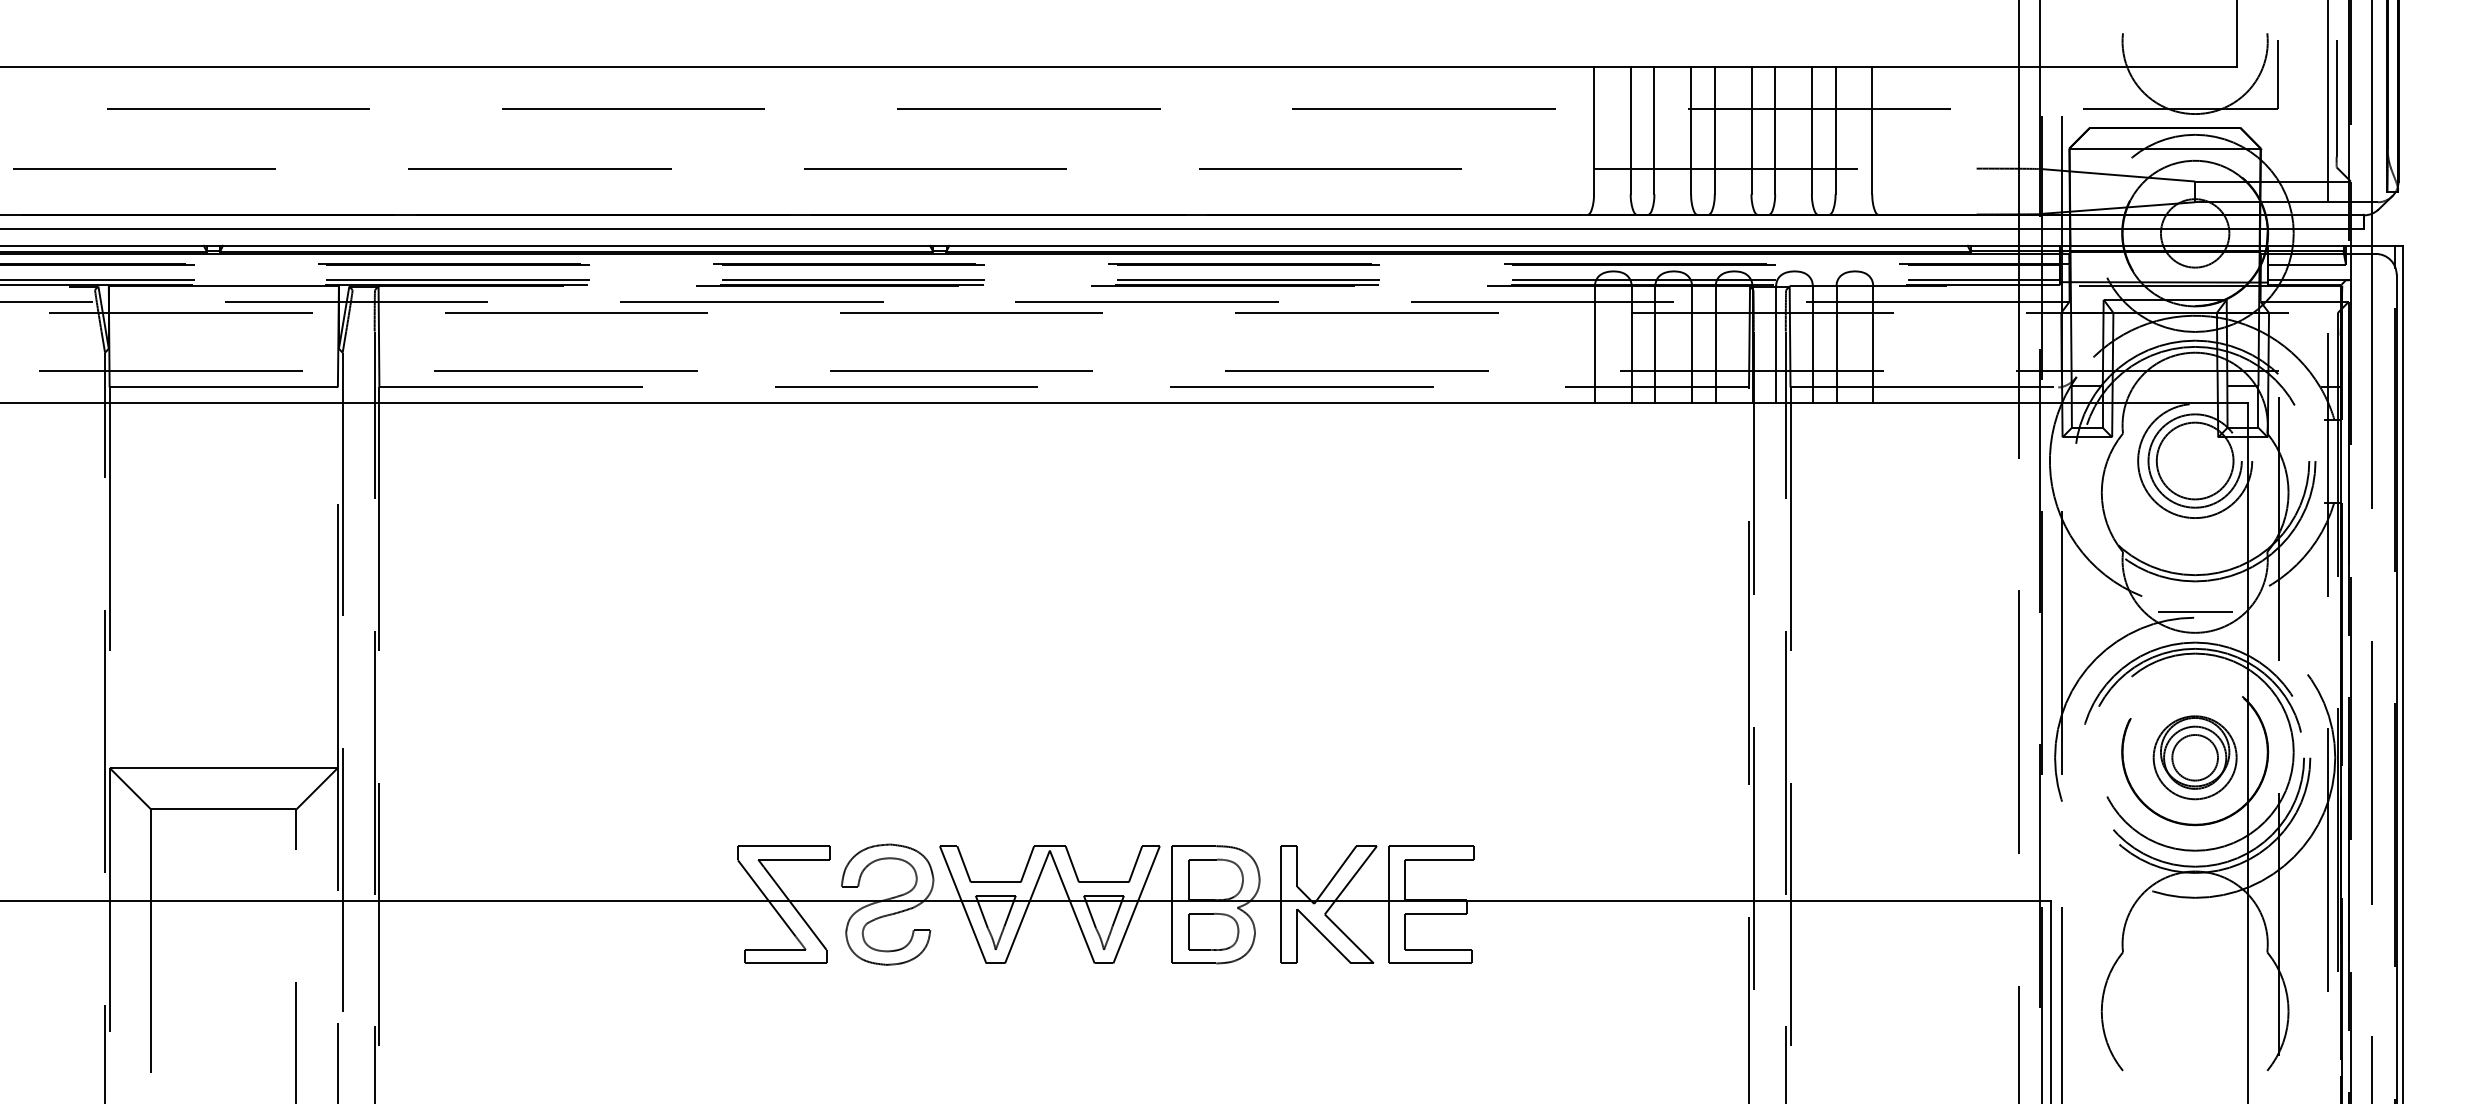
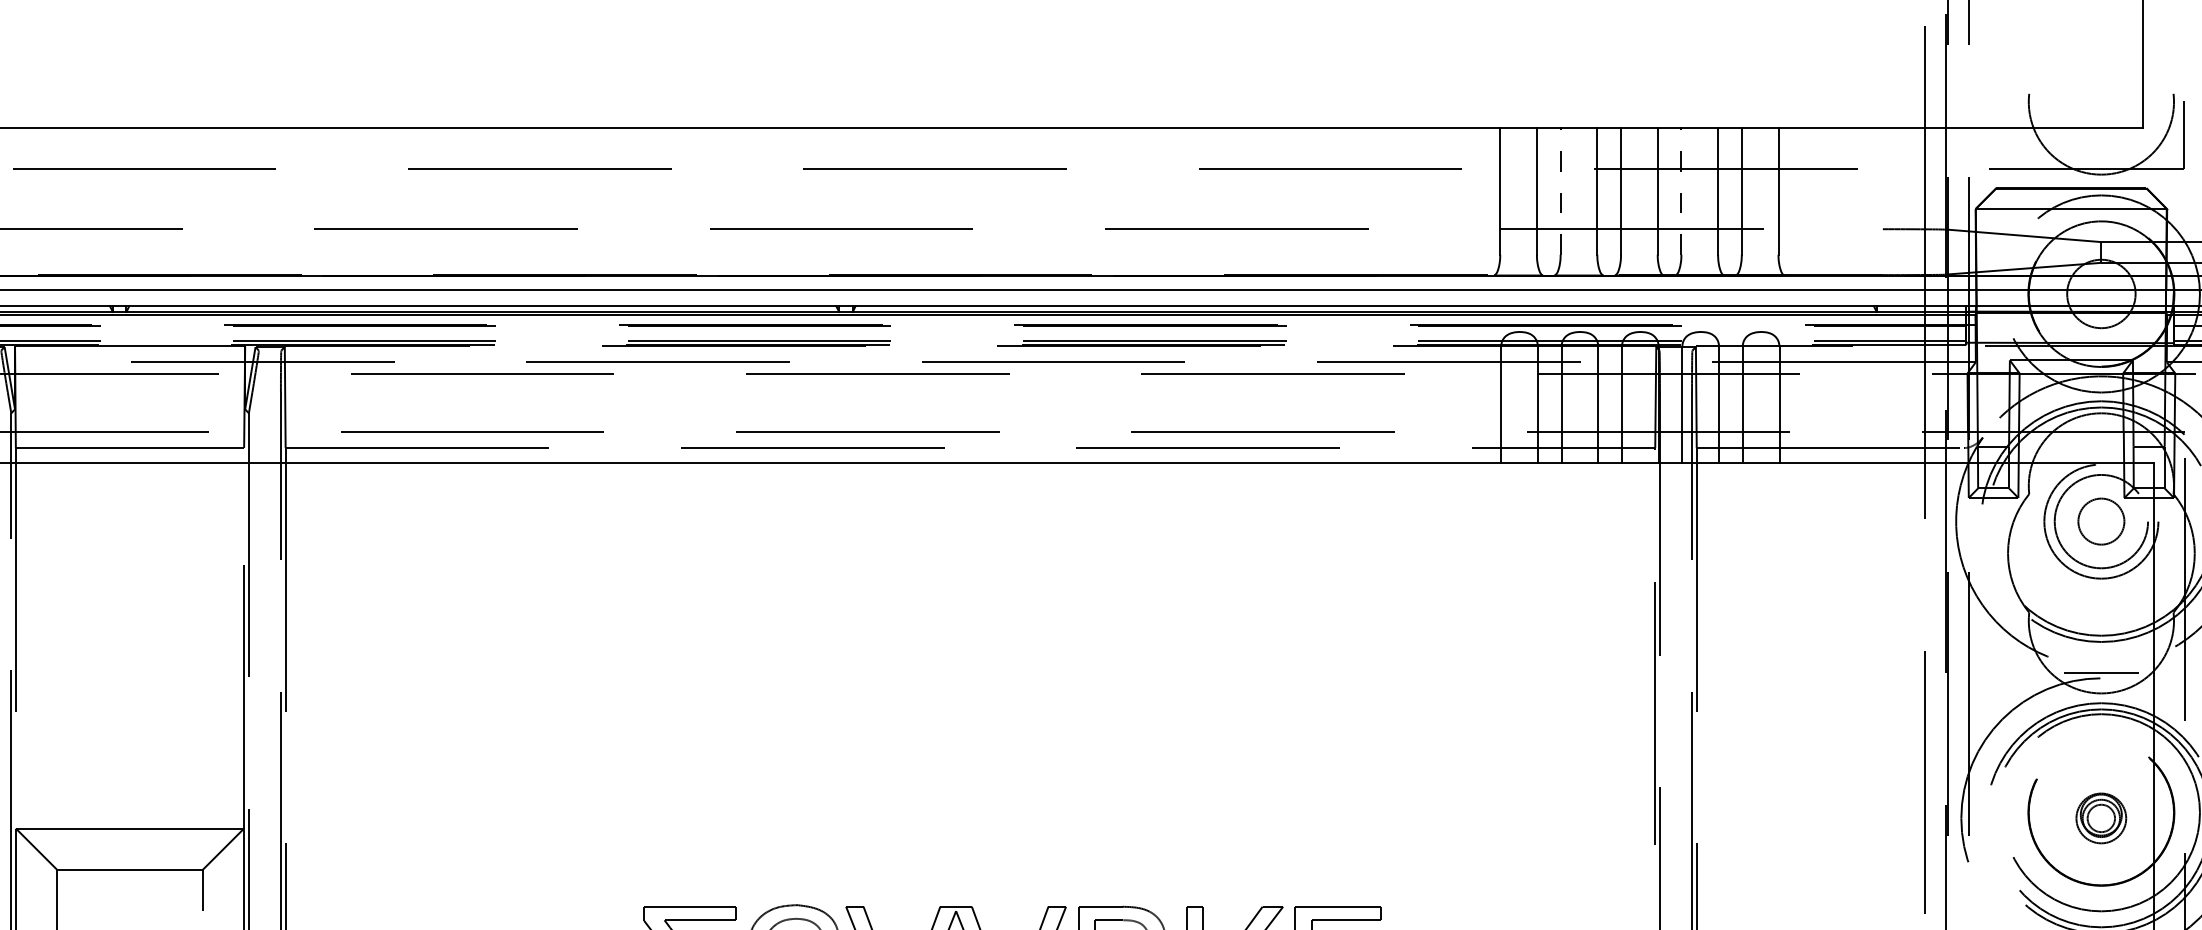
line: (1654, 130) -> (1560, 191), solid -> dashed
line: (1775, 130) -> (1681, 191), solid -> dashed
circle: (2194, 460) -> (2100, 521), size x0.6
part: (2194, 757) -> (2100, 818), size x0.6

